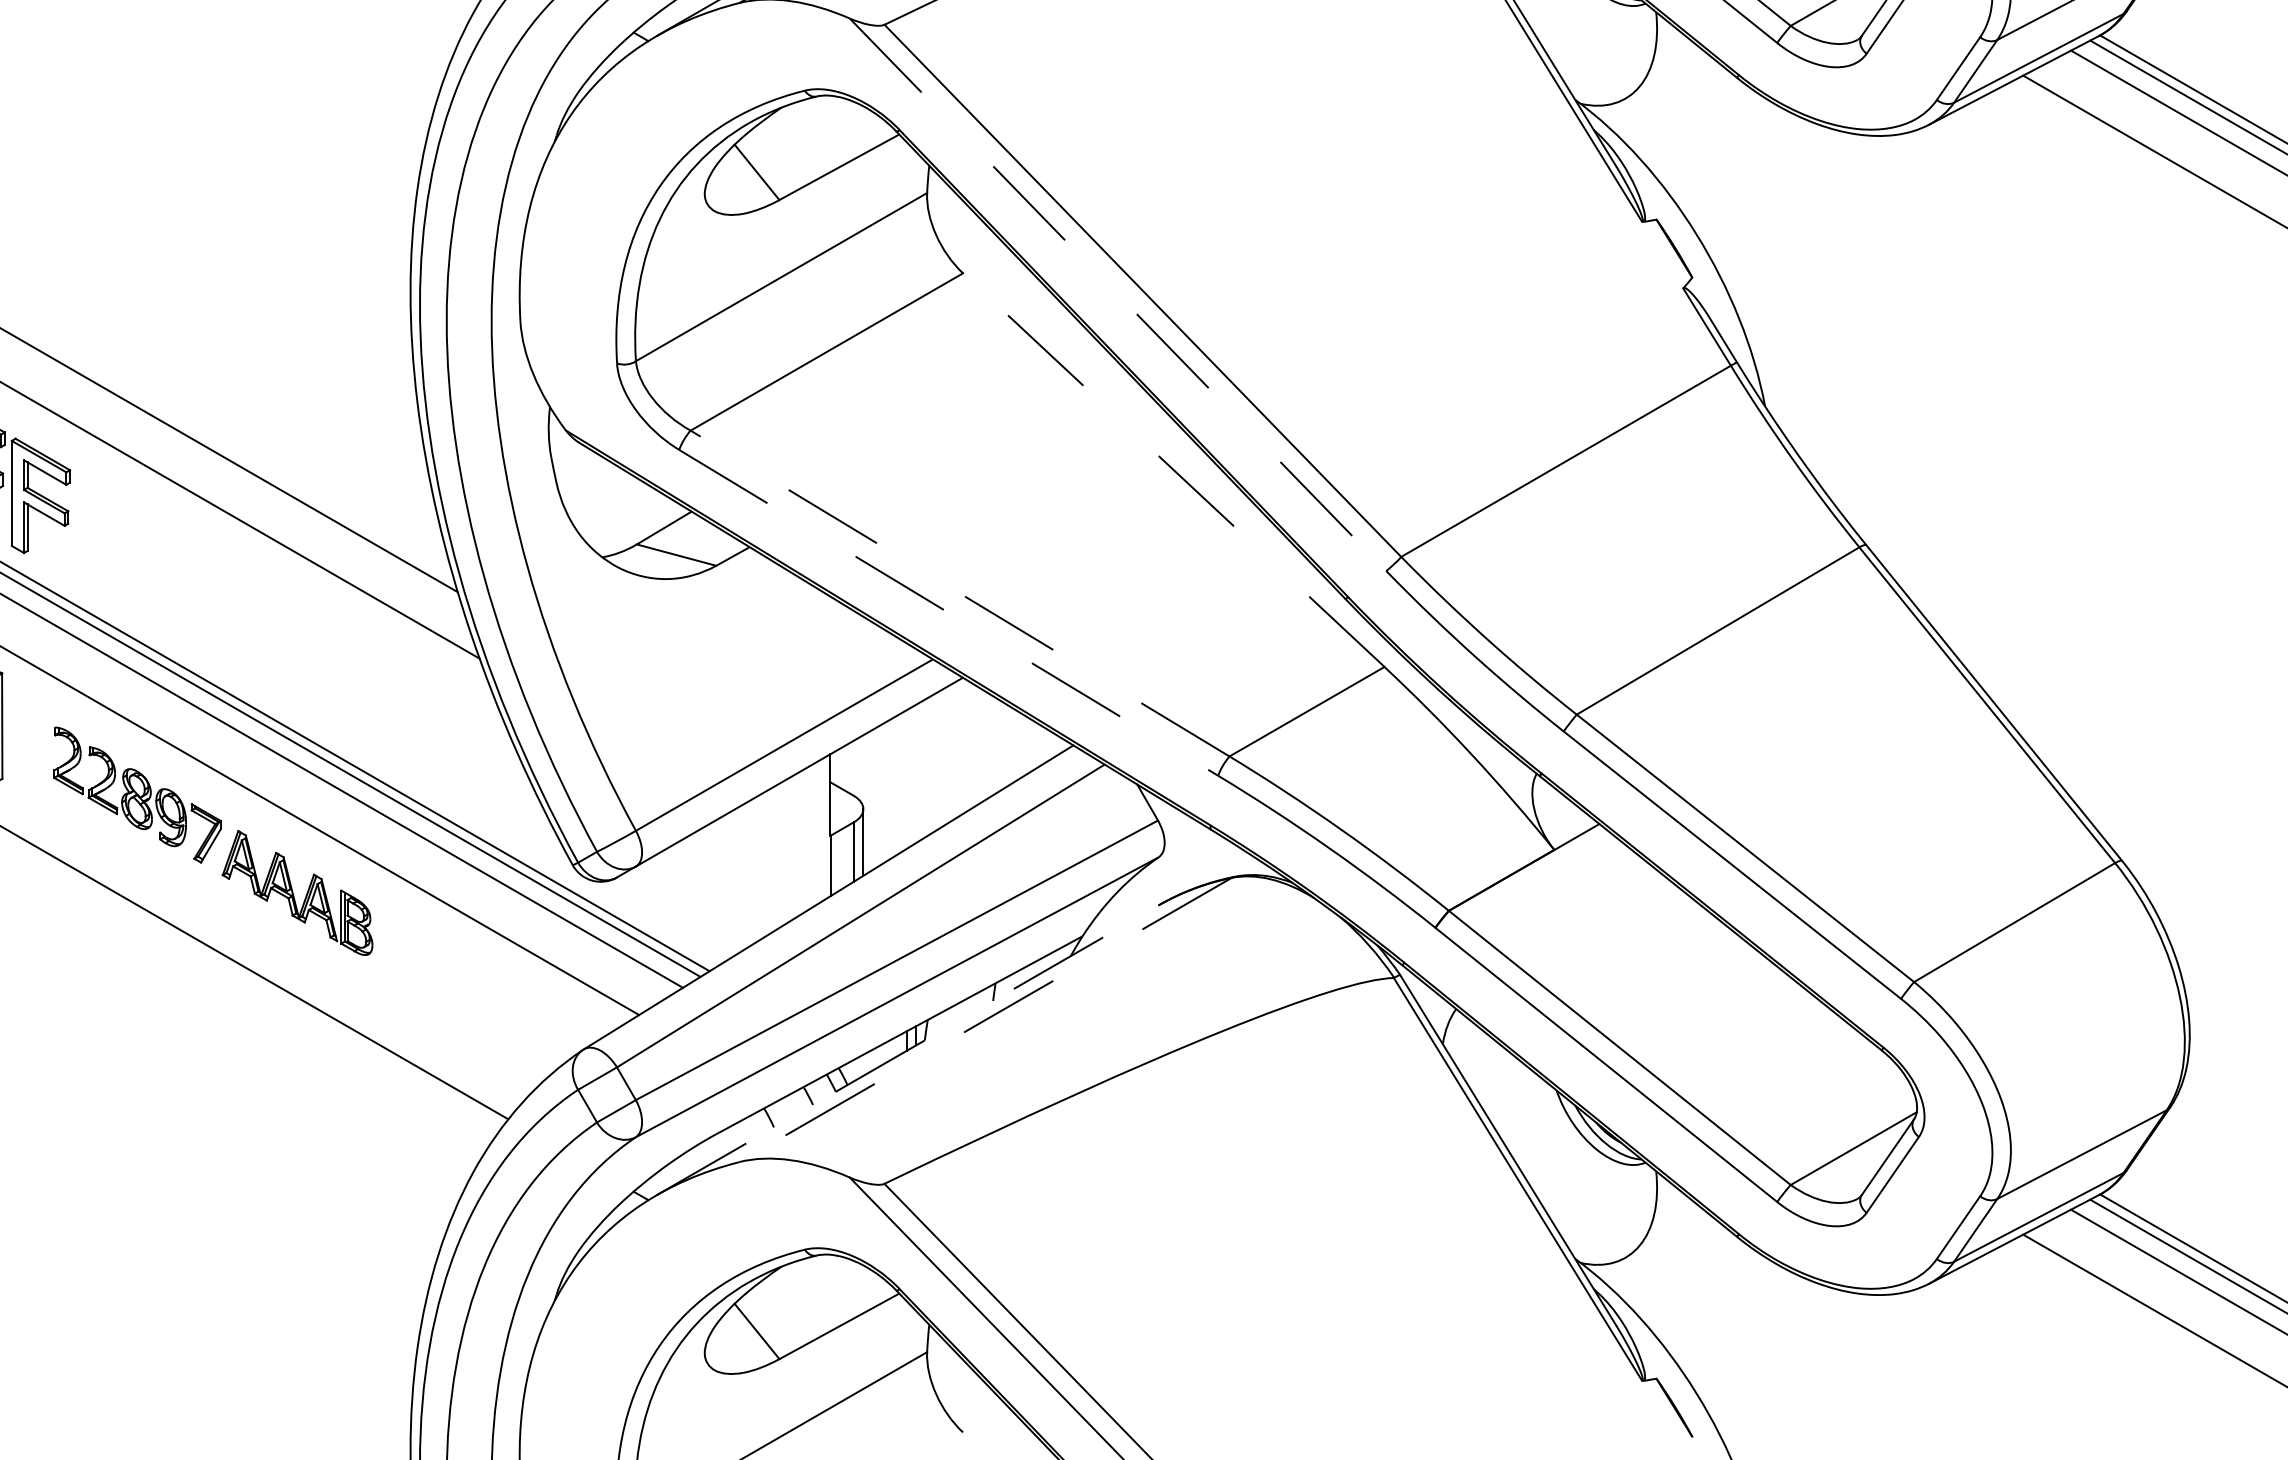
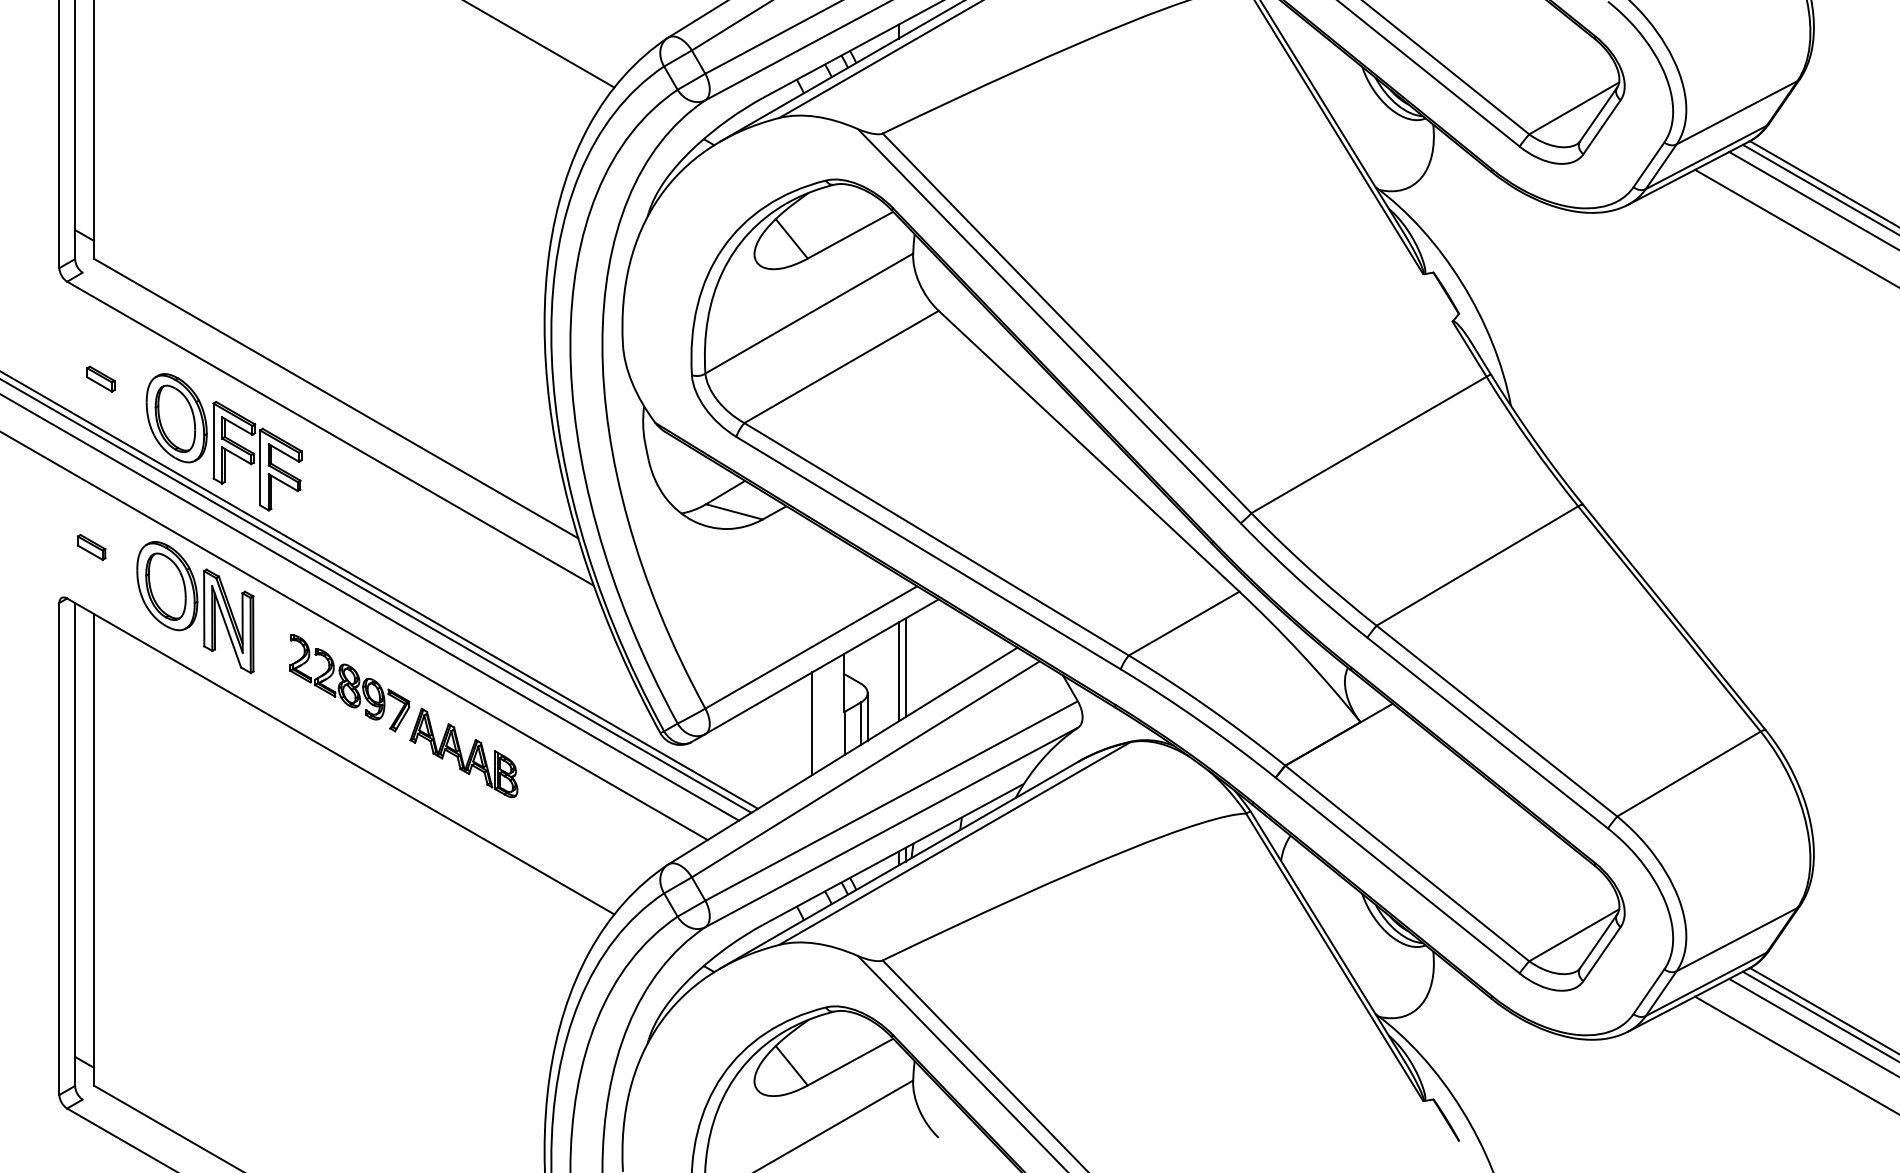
line: (1118, 295) -> (1049, 326), dashed -> solid
line: (1174, 470) -> (1089, 451), dashed -> solid
line: (959, 593) -> (936, 539), dashed -> solid
line: (948, 613) -> (928, 553), dashed -> solid
line: (916, 773) -> (905, 667), added
line: (906, 778) -> (898, 671), added
line: (786, 851) -> (812, 723), added
line: (985, 1019) -> (954, 843), dashed -> solid
line: (908, 1050) -> (899, 865), dashed -> solid

